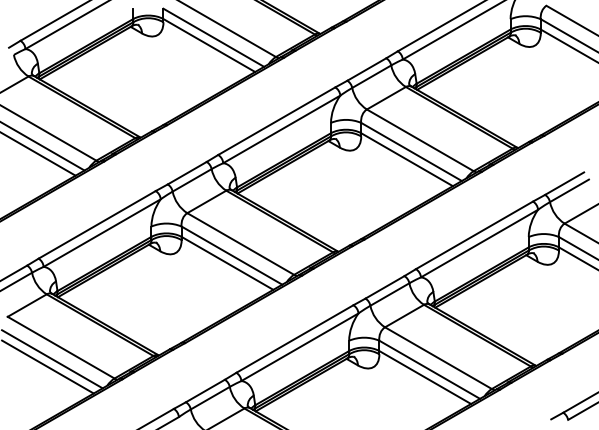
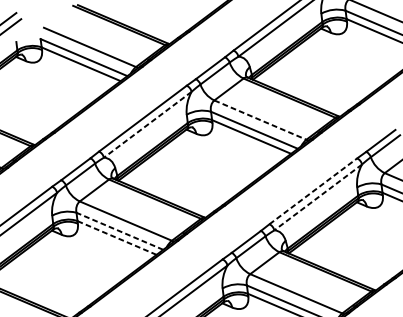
line: (281, 129) -> (147, 124), solid -> dashed
line: (420, 140) -> (260, 120), solid -> dashed
line: (474, 235) -> (313, 191), solid -> dashed
line: (479, 243) -> (318, 197), solid -> dashed
line: (231, 255) -> (119, 231), solid -> dashed
line: (227, 263) -> (117, 238), solid -> dashed

